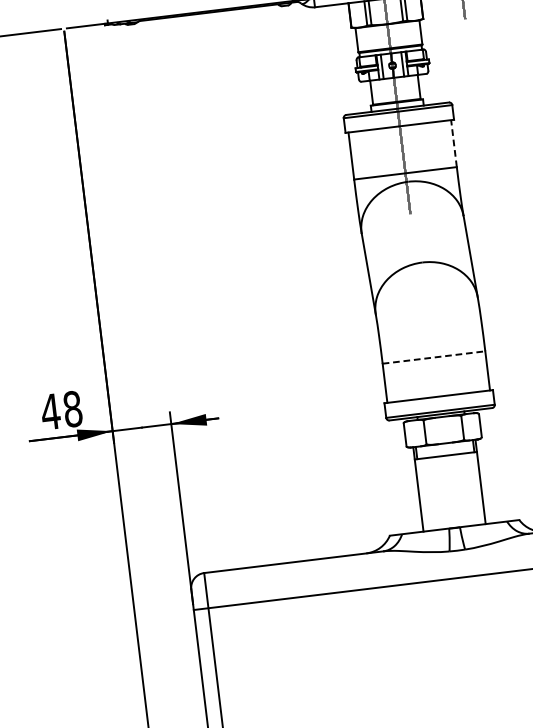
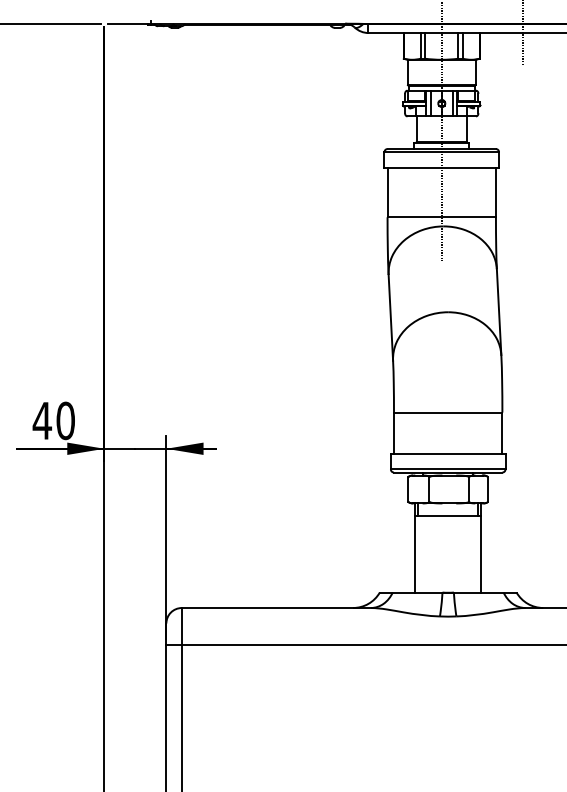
line: (453, 143) -> (495, 192), dashed -> solid
line: (434, 357) -> (448, 412), dashed -> solid
text: (72, 408) -> (65, 420), 48 -> 40

